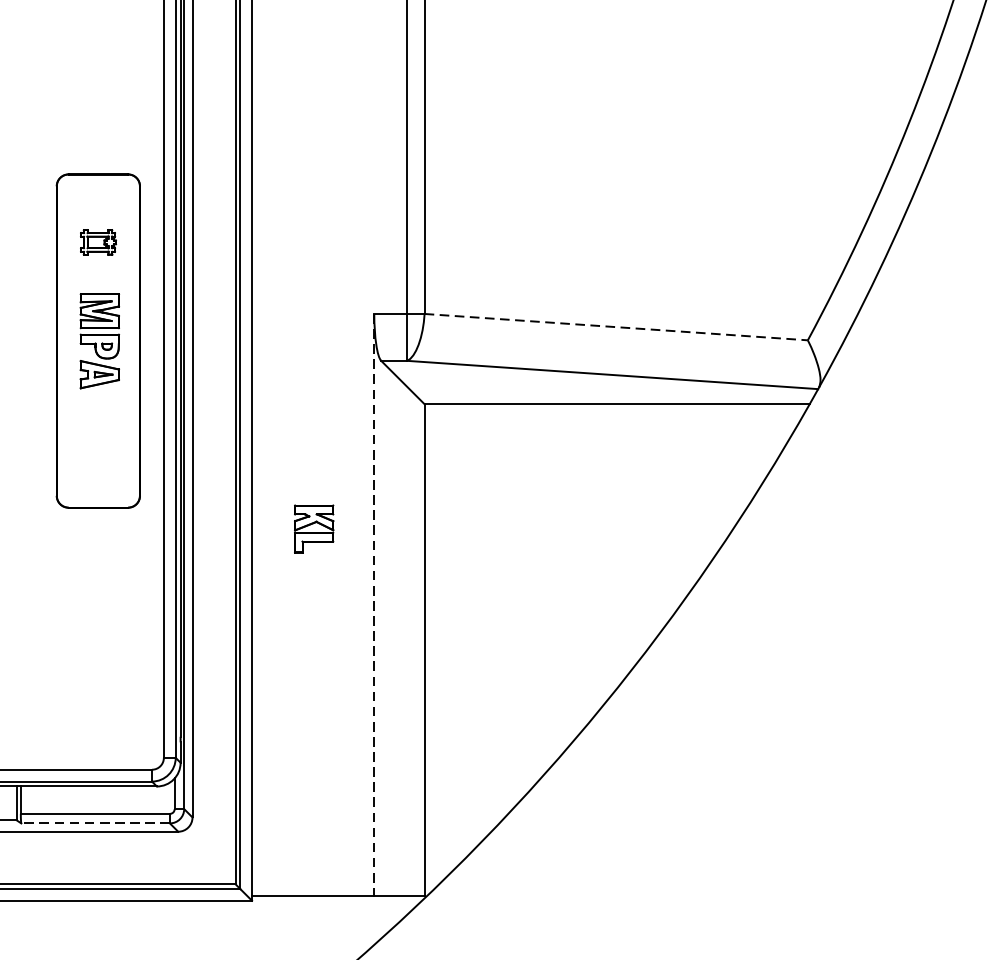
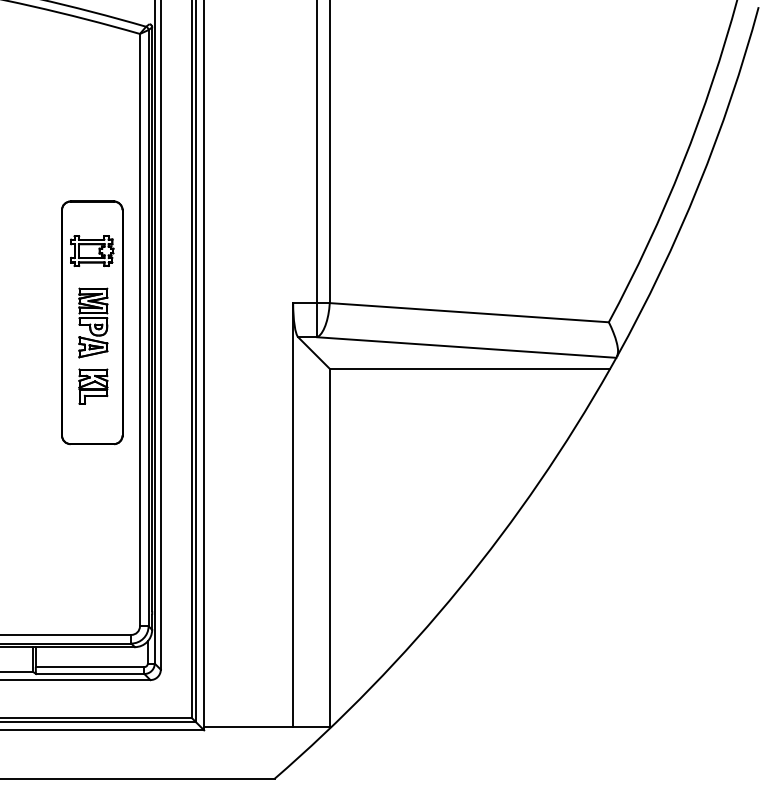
part: (98, 241) -> (92, 250), size x1.67
line: (616, 326) -> (469, 312), dashed -> solid
part: (314, 528) -> (93, 386), moved
line: (374, 605) -> (293, 515), dashed -> solid
line: (94, 824) -> (89, 674), dashed -> solid

